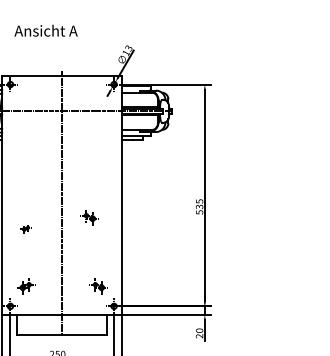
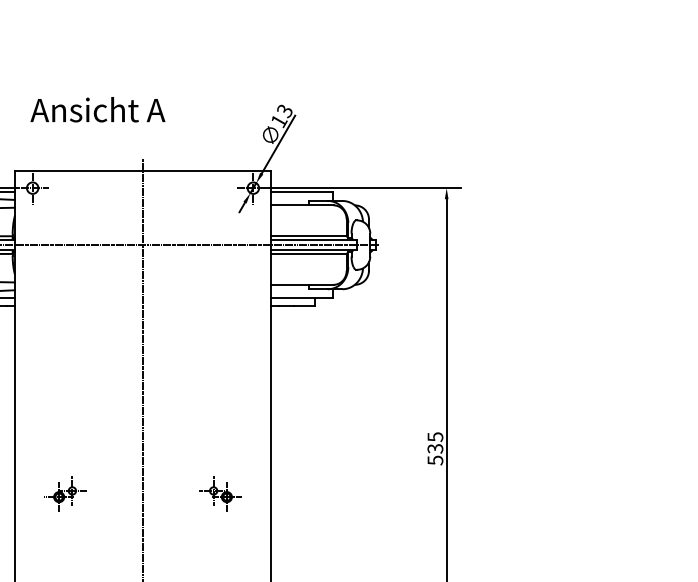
text: (45, 30) -> (96, 109), moved
part: (89, 217) -> (220, 494), moved
part: (26, 228) -> (66, 494), size x1.67

